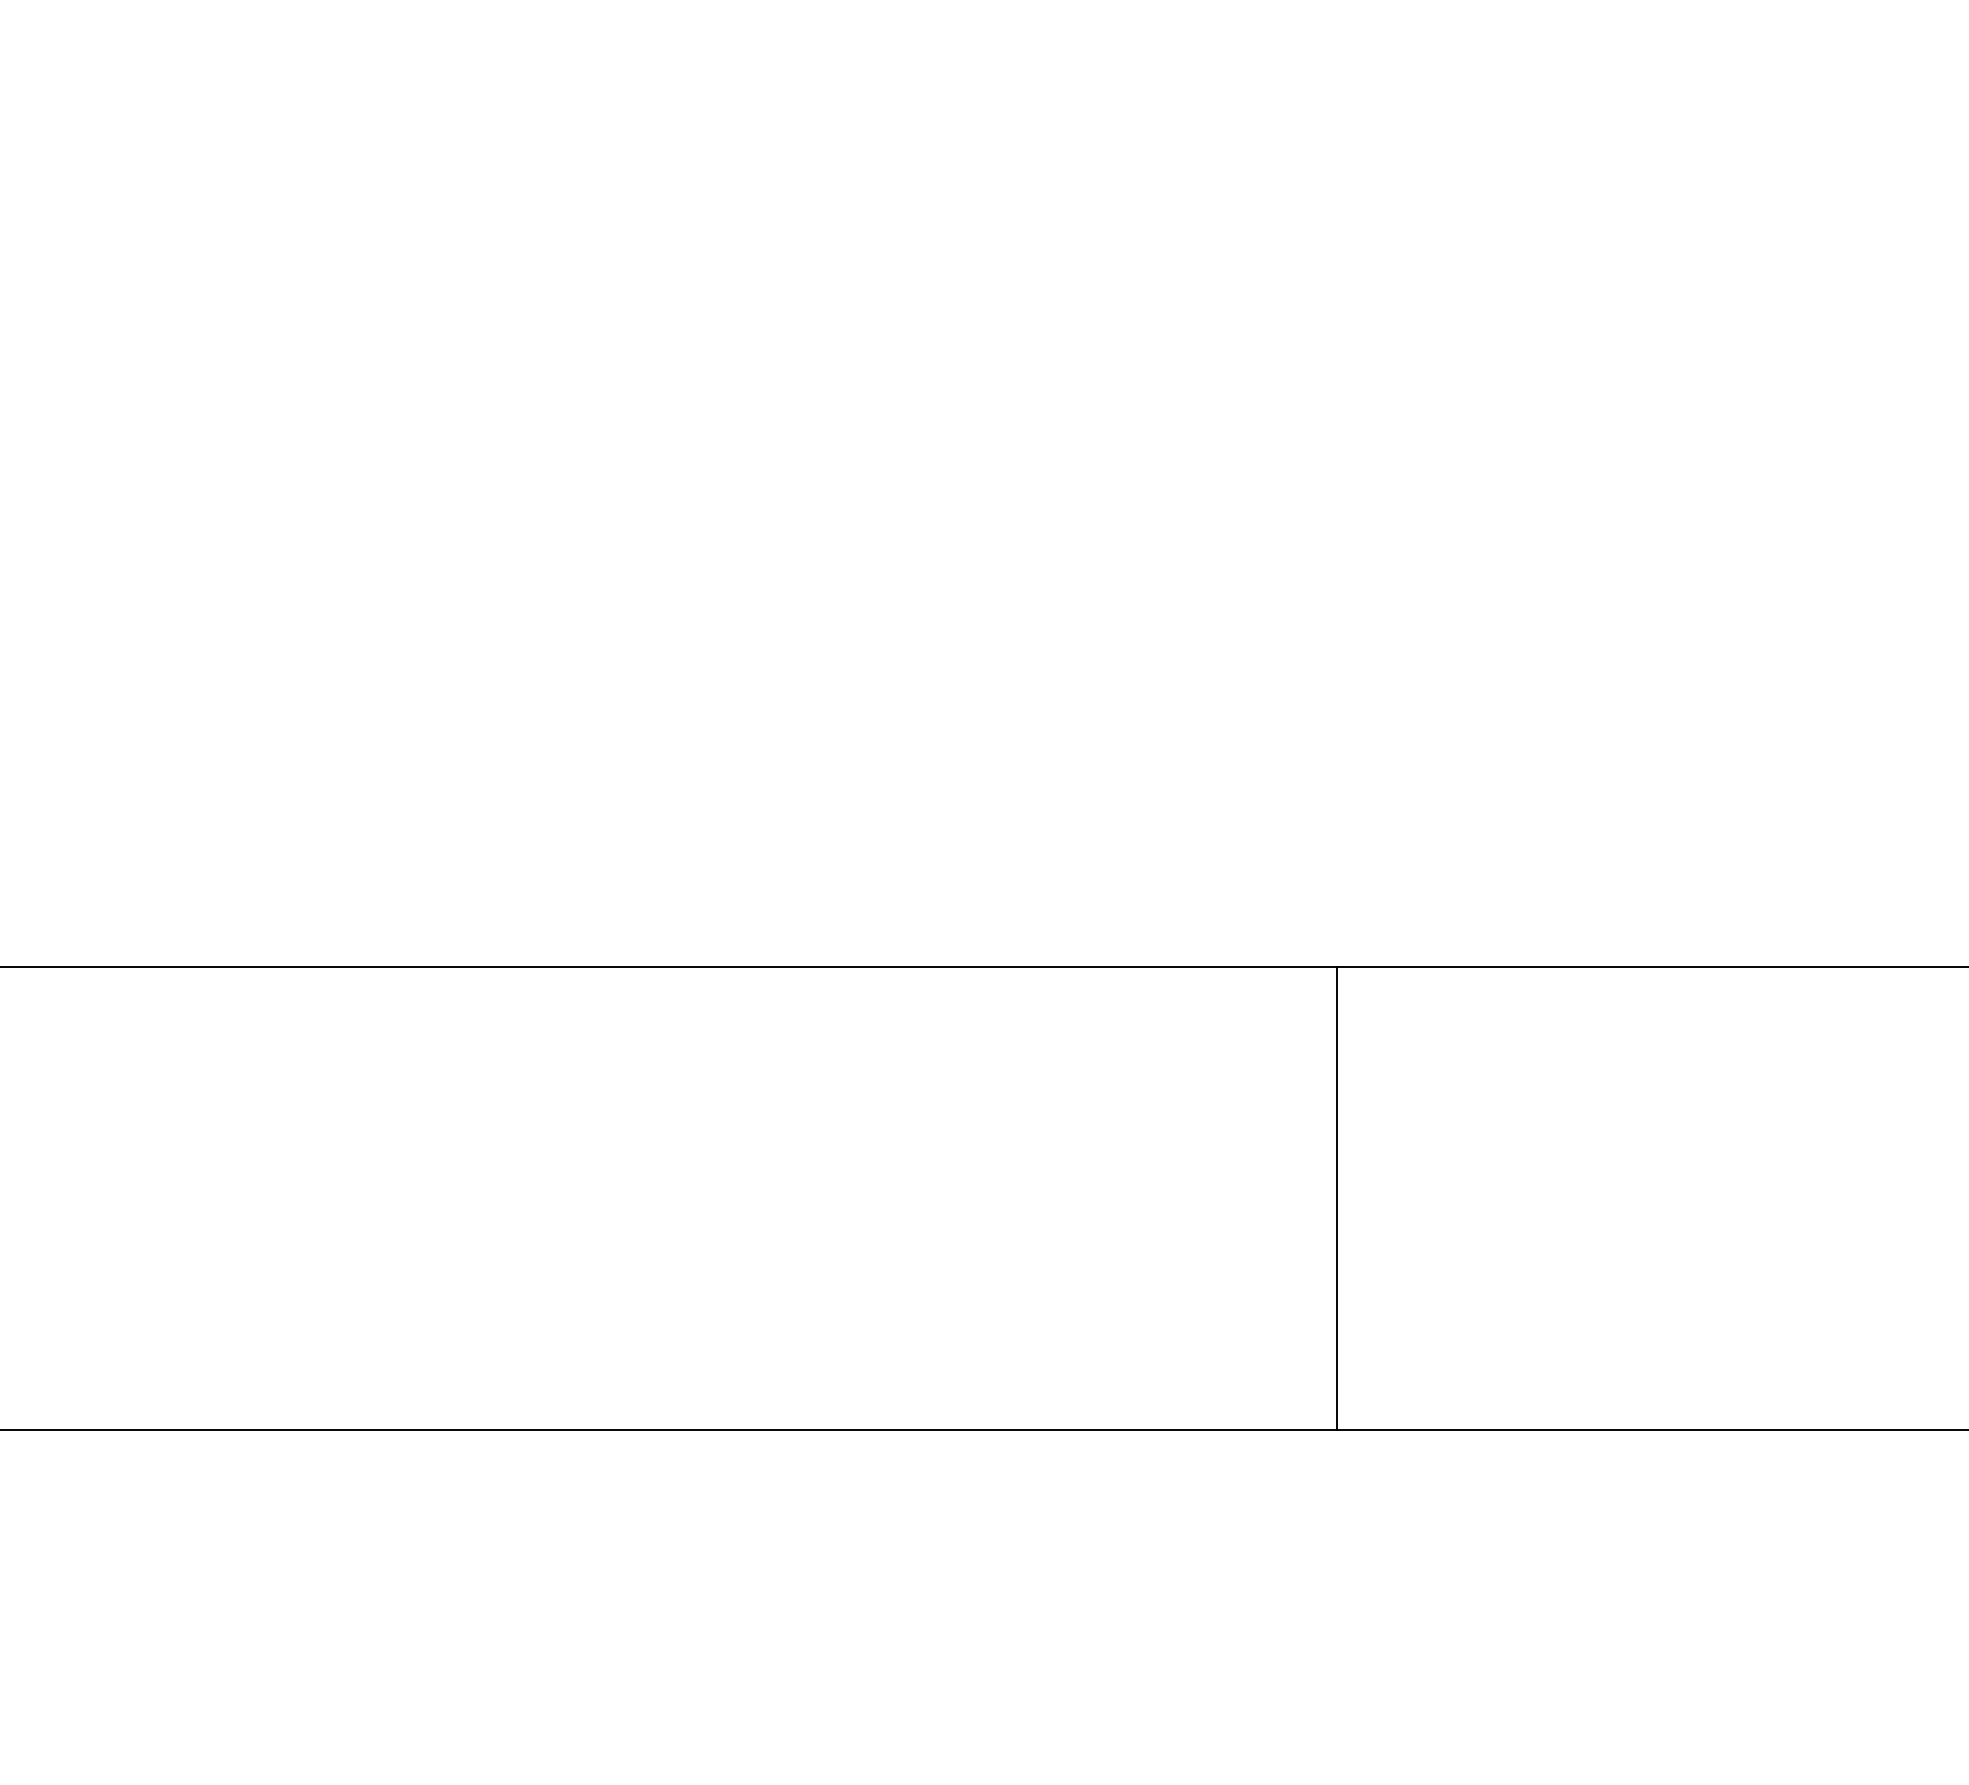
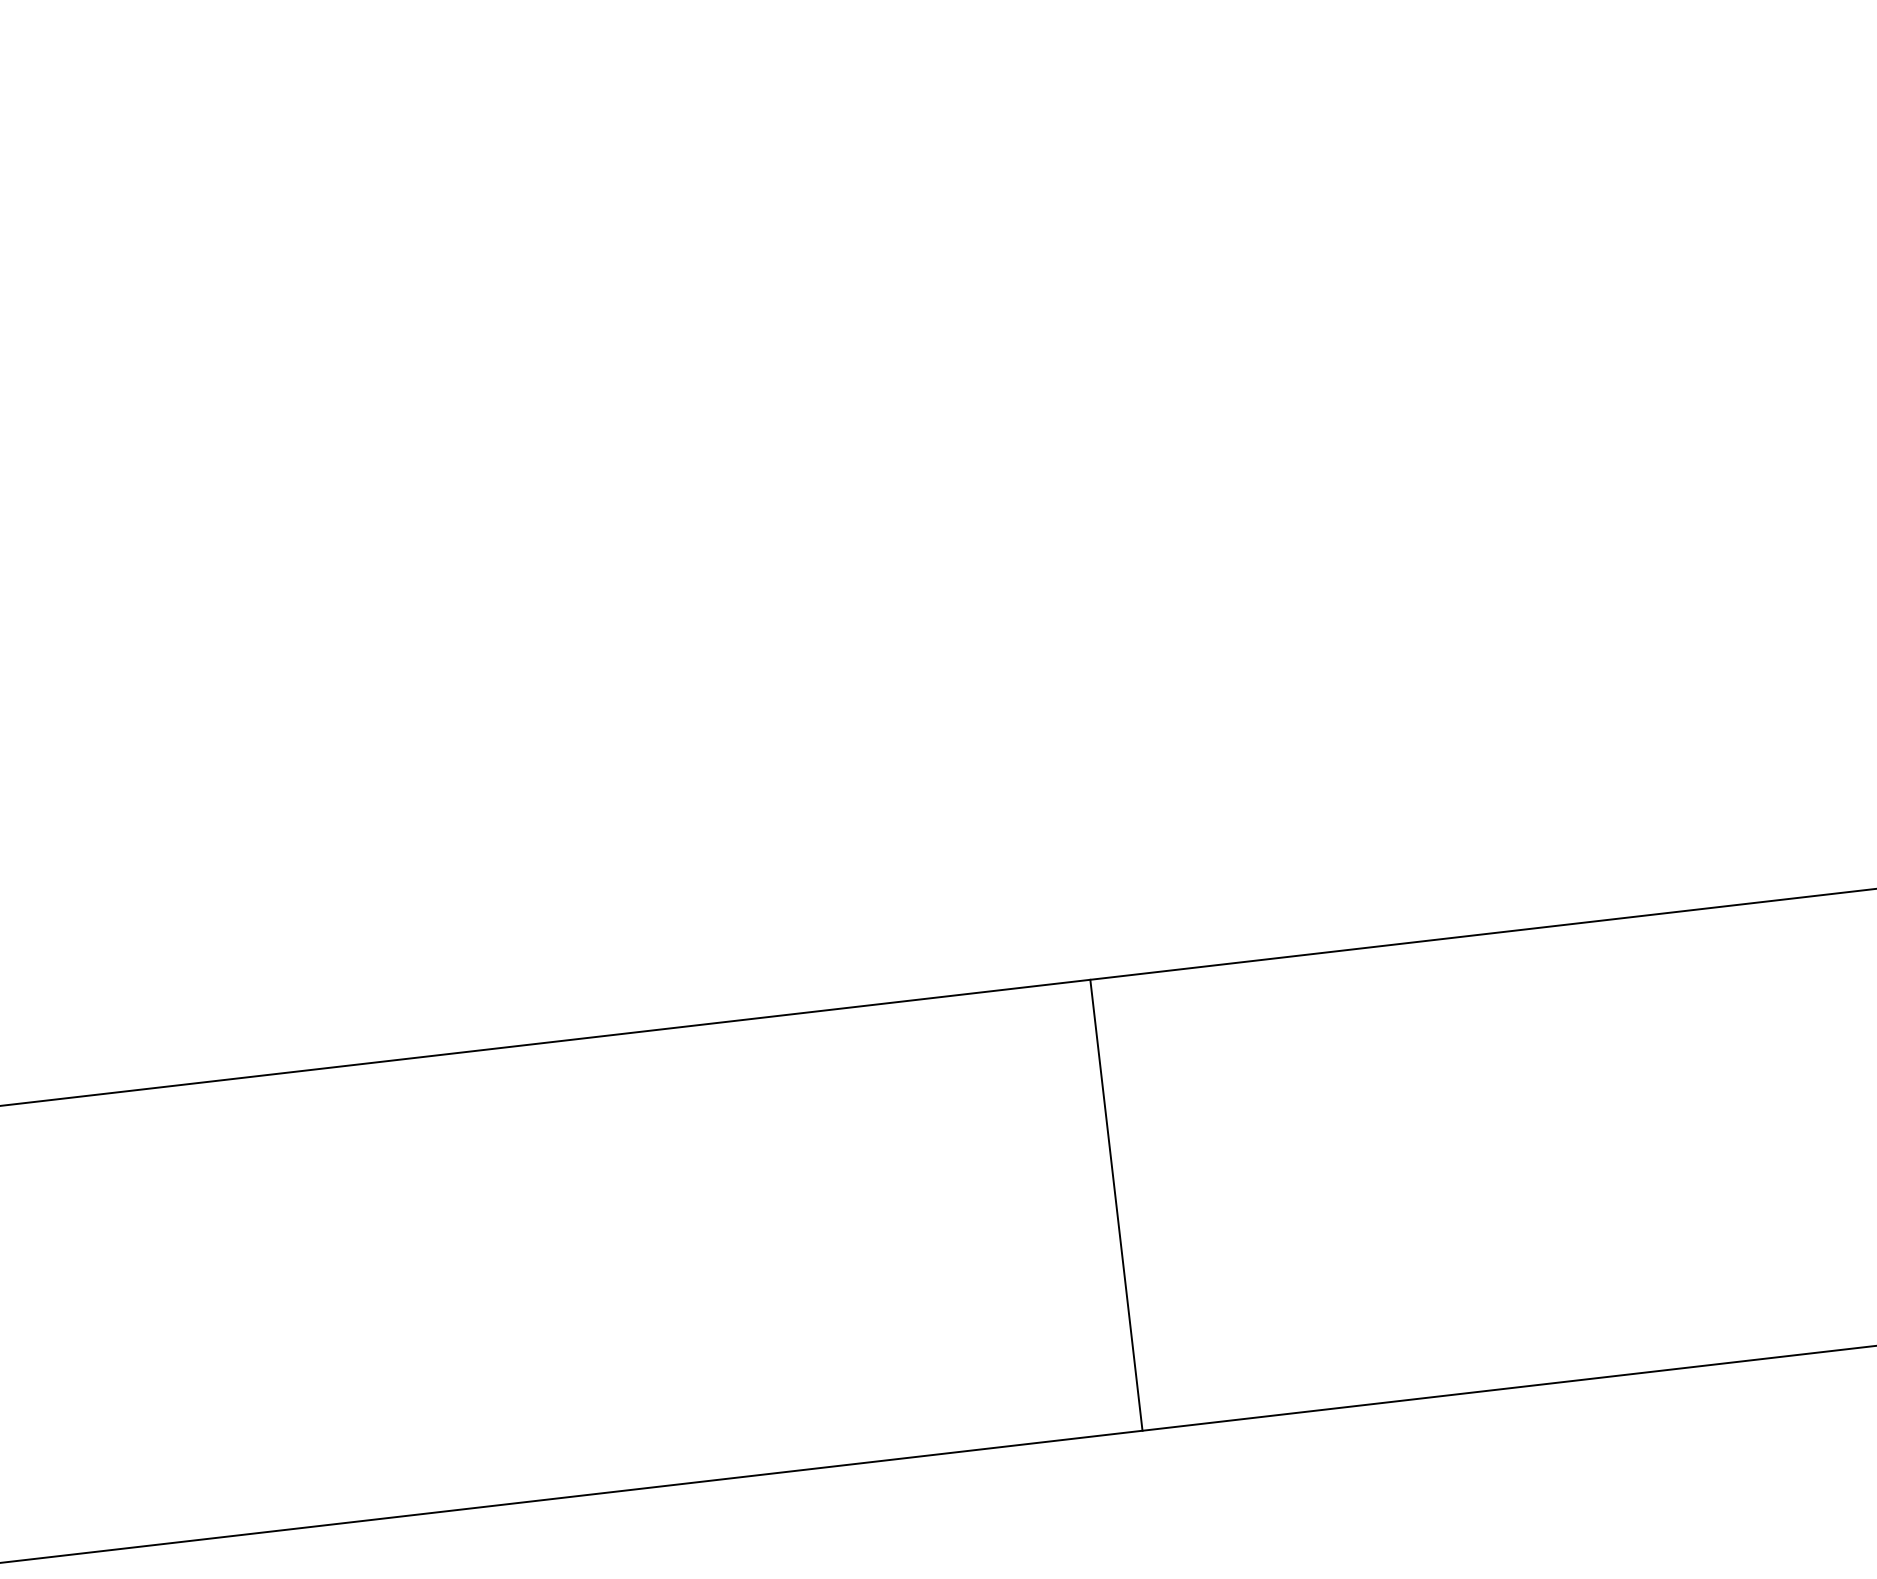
line: (1337, 1198) -> (1116, 1205), moved

